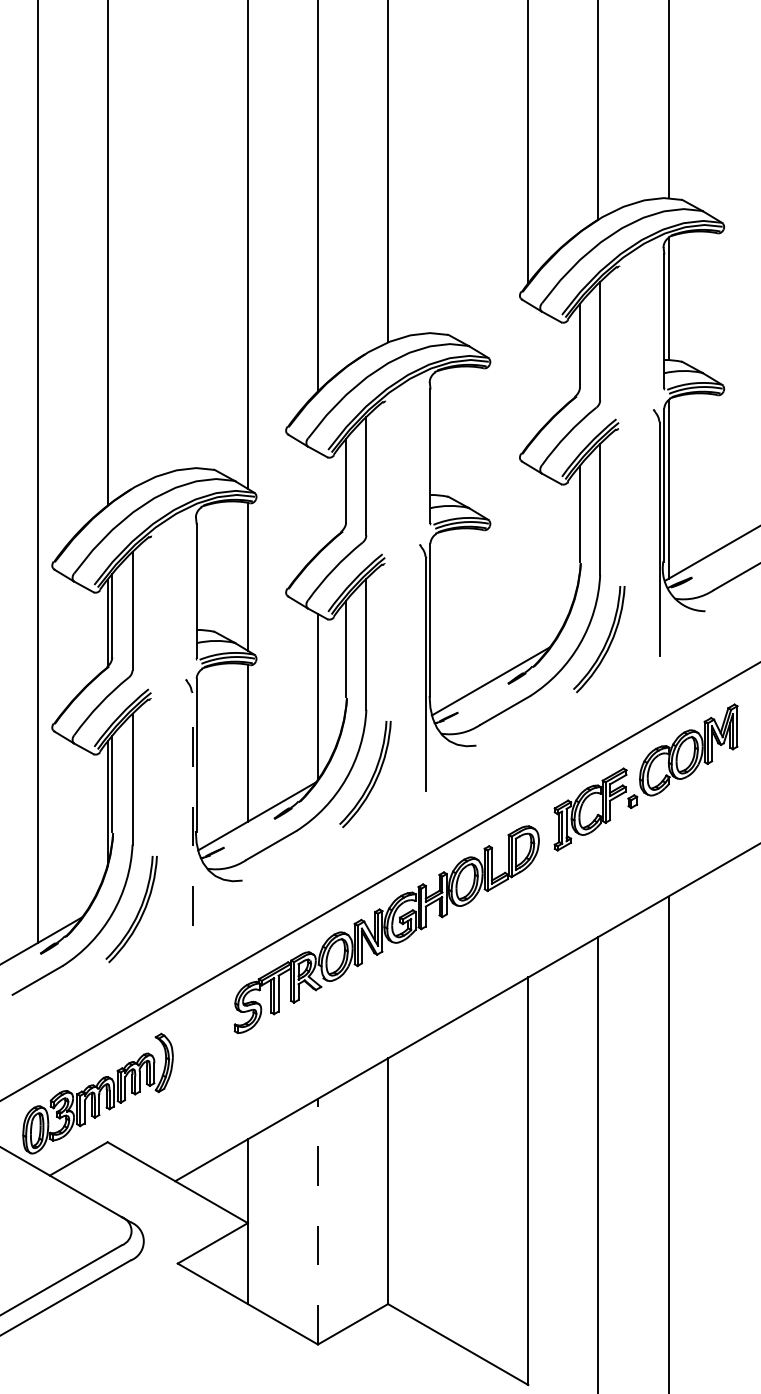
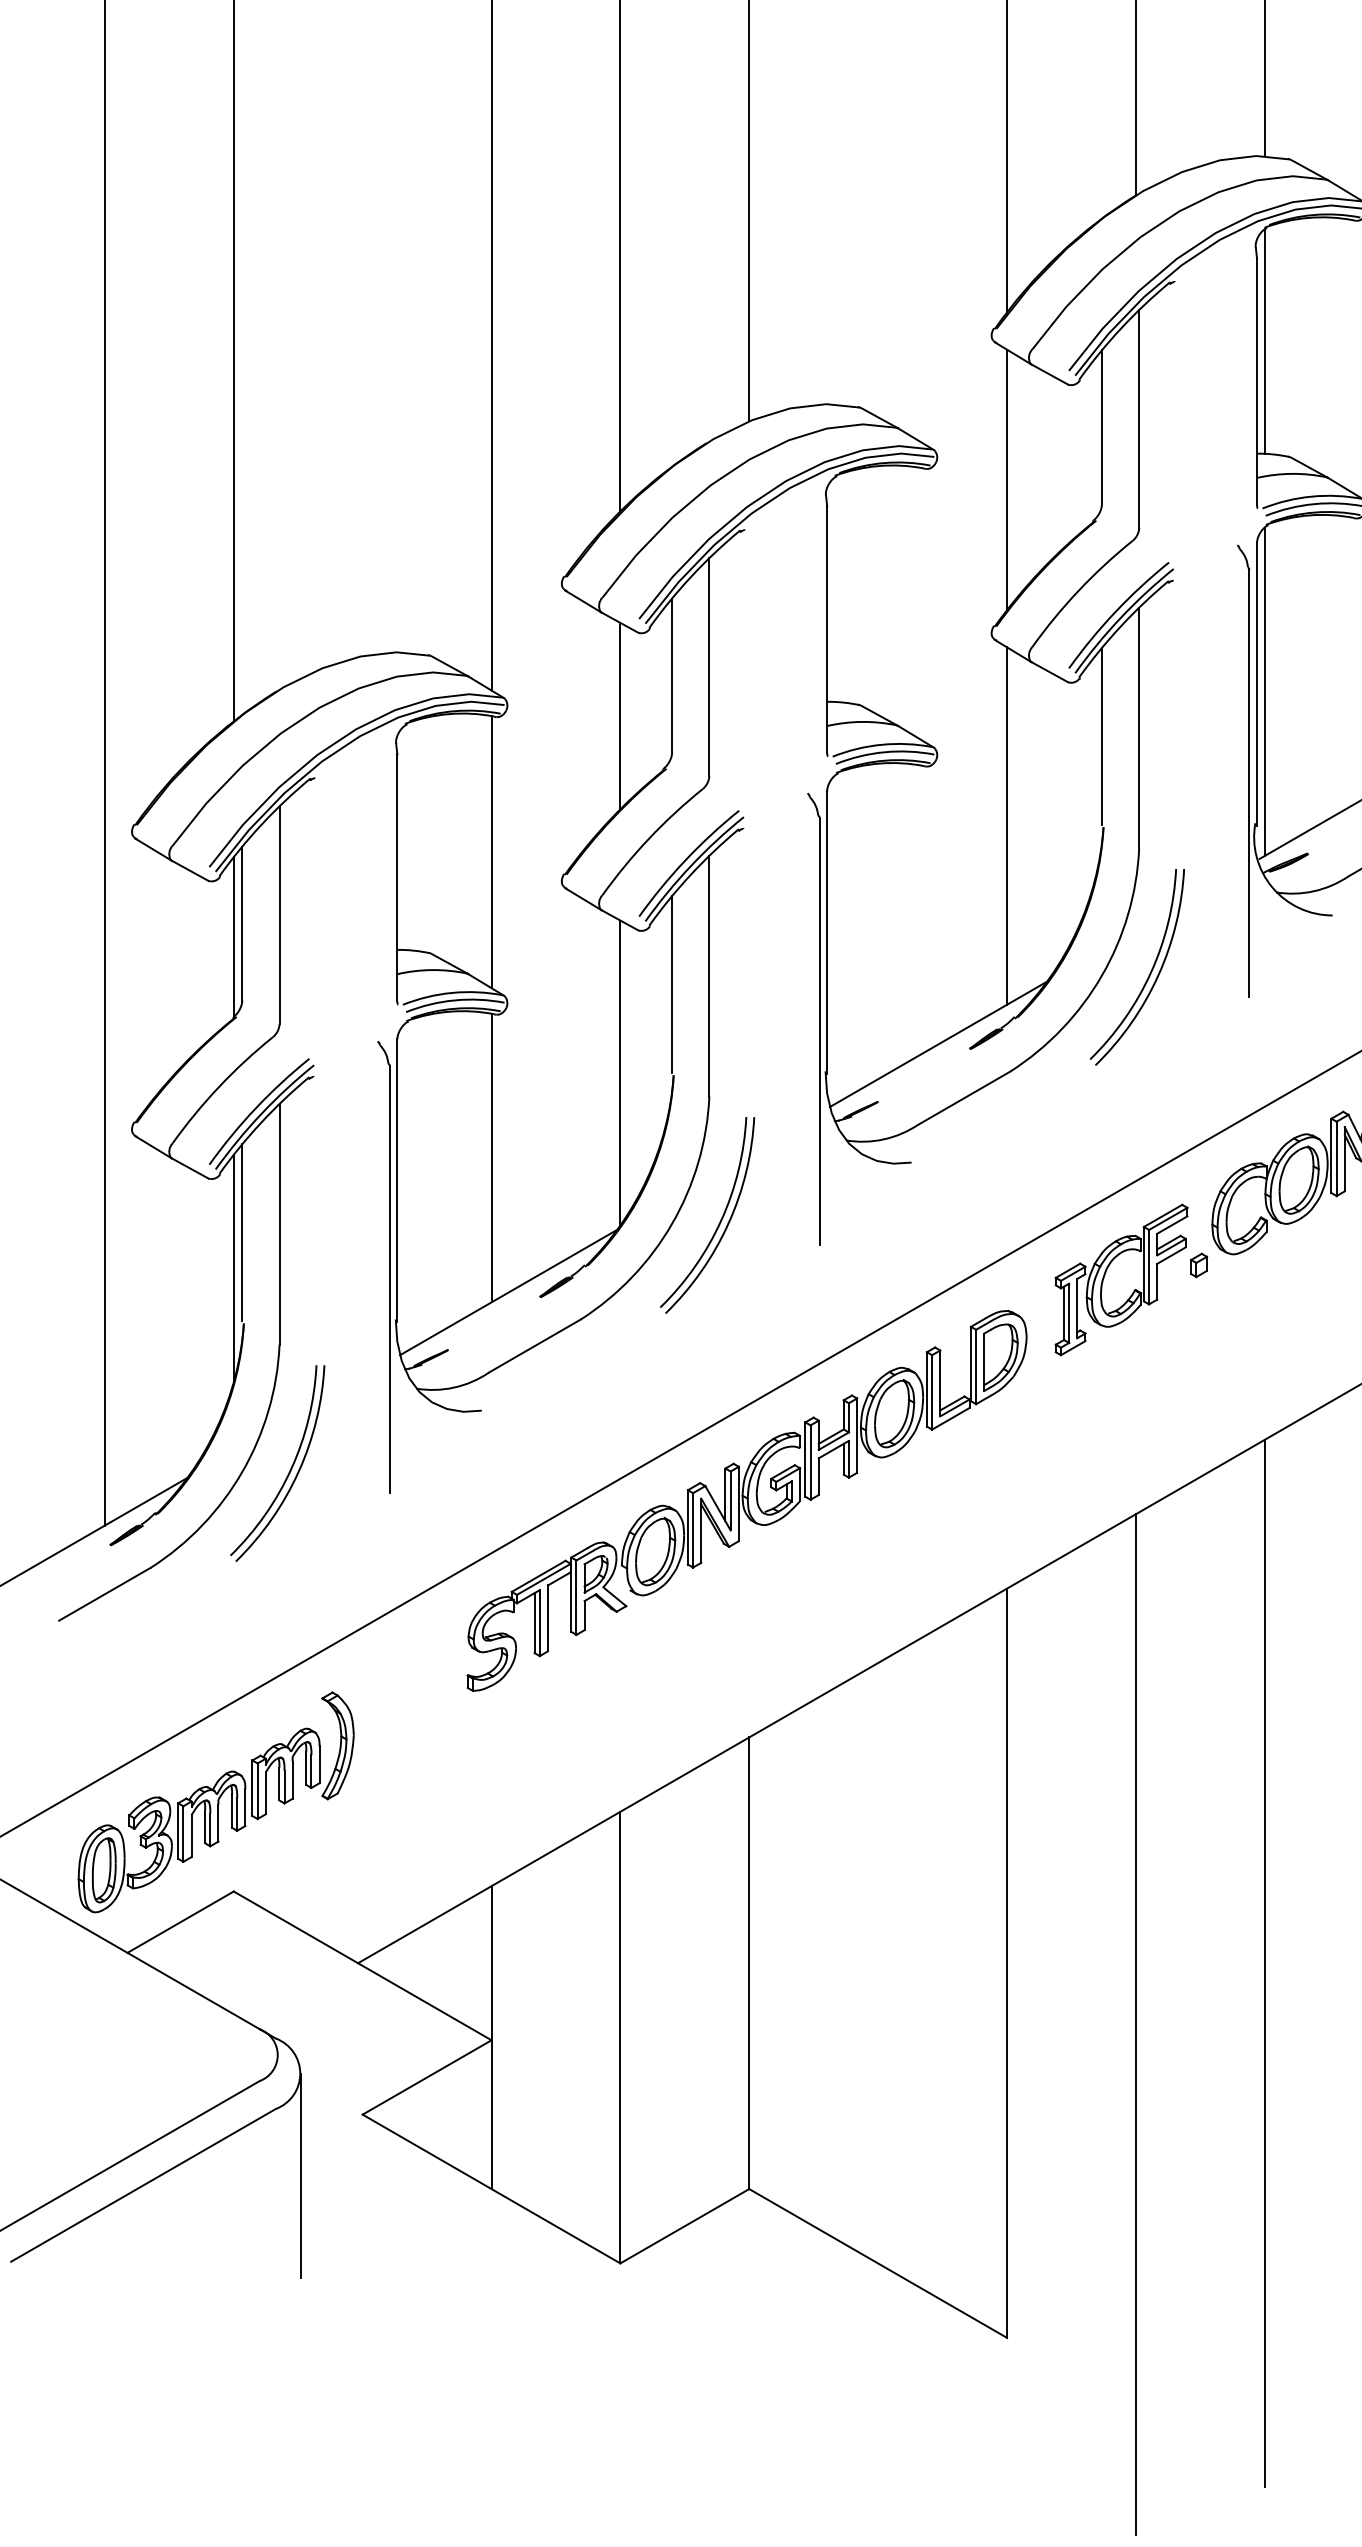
line: (528, 374) -> (1007, 480), added
line: (317, 502) -> (619, 715), added
line: (528, 562) -> (1007, 825), added
line: (192, 808) -> (389, 1278), dashed -> solid
line: (317, 1221) -> (619, 2037), dashed -> solid
line: (144, 1296) -> (301, 2175), added

